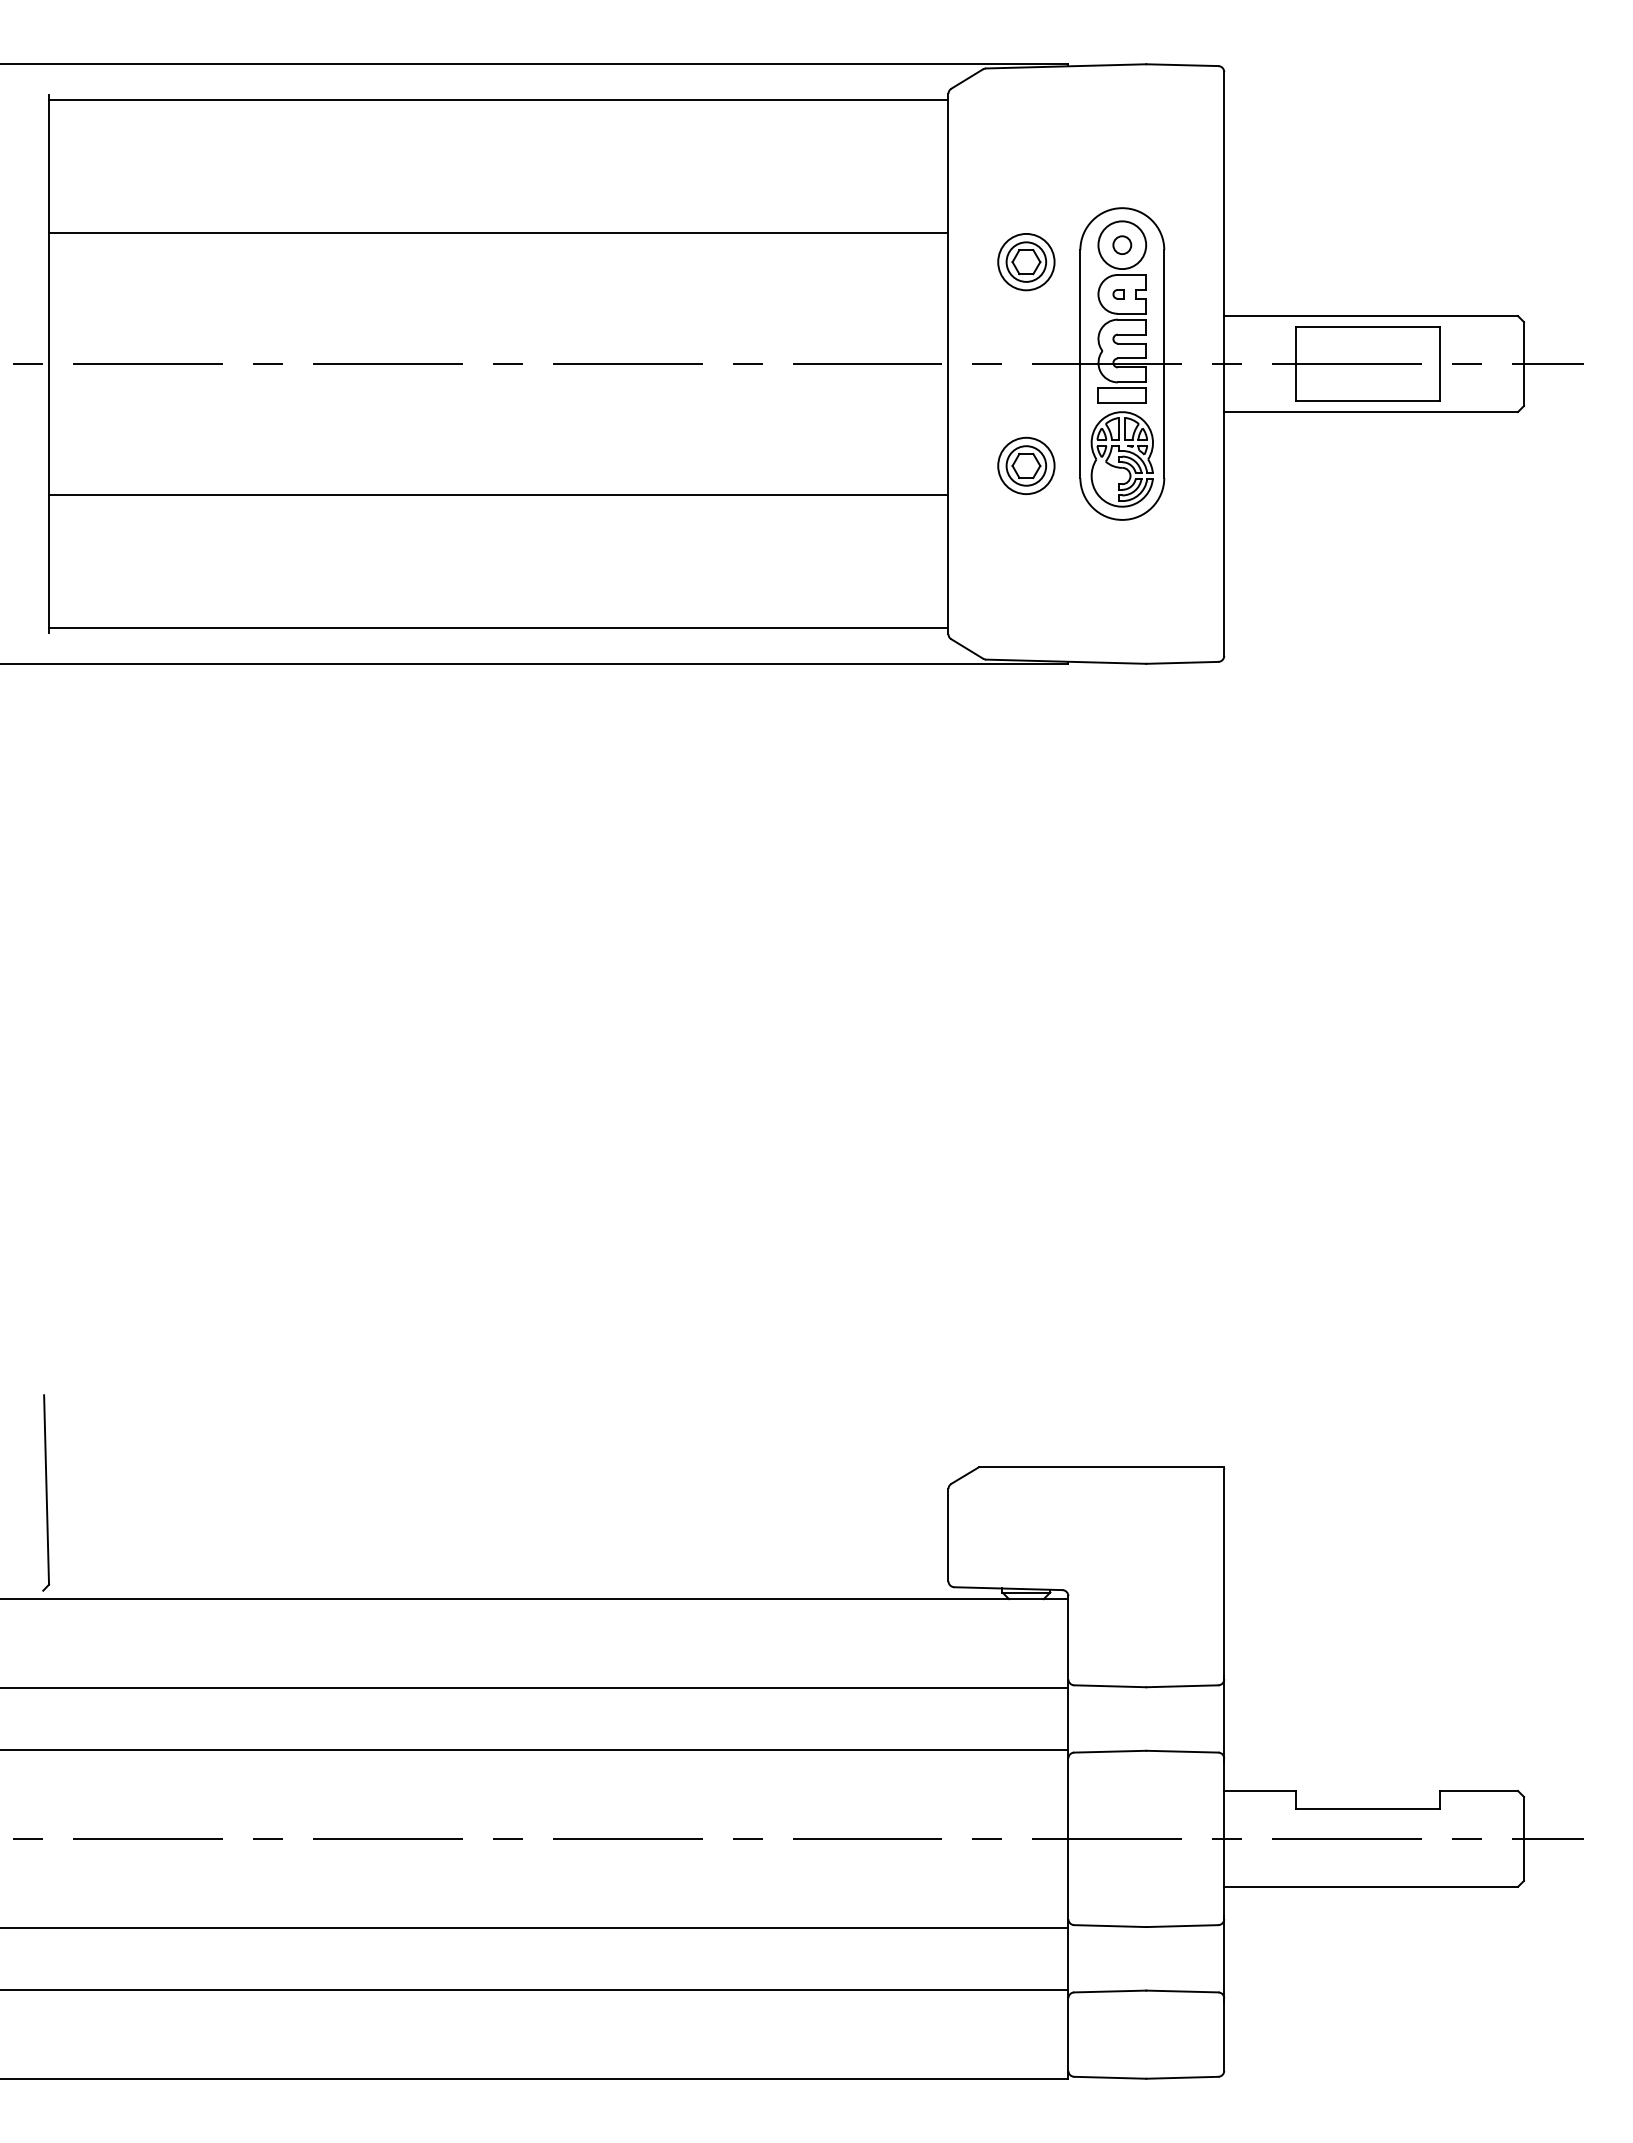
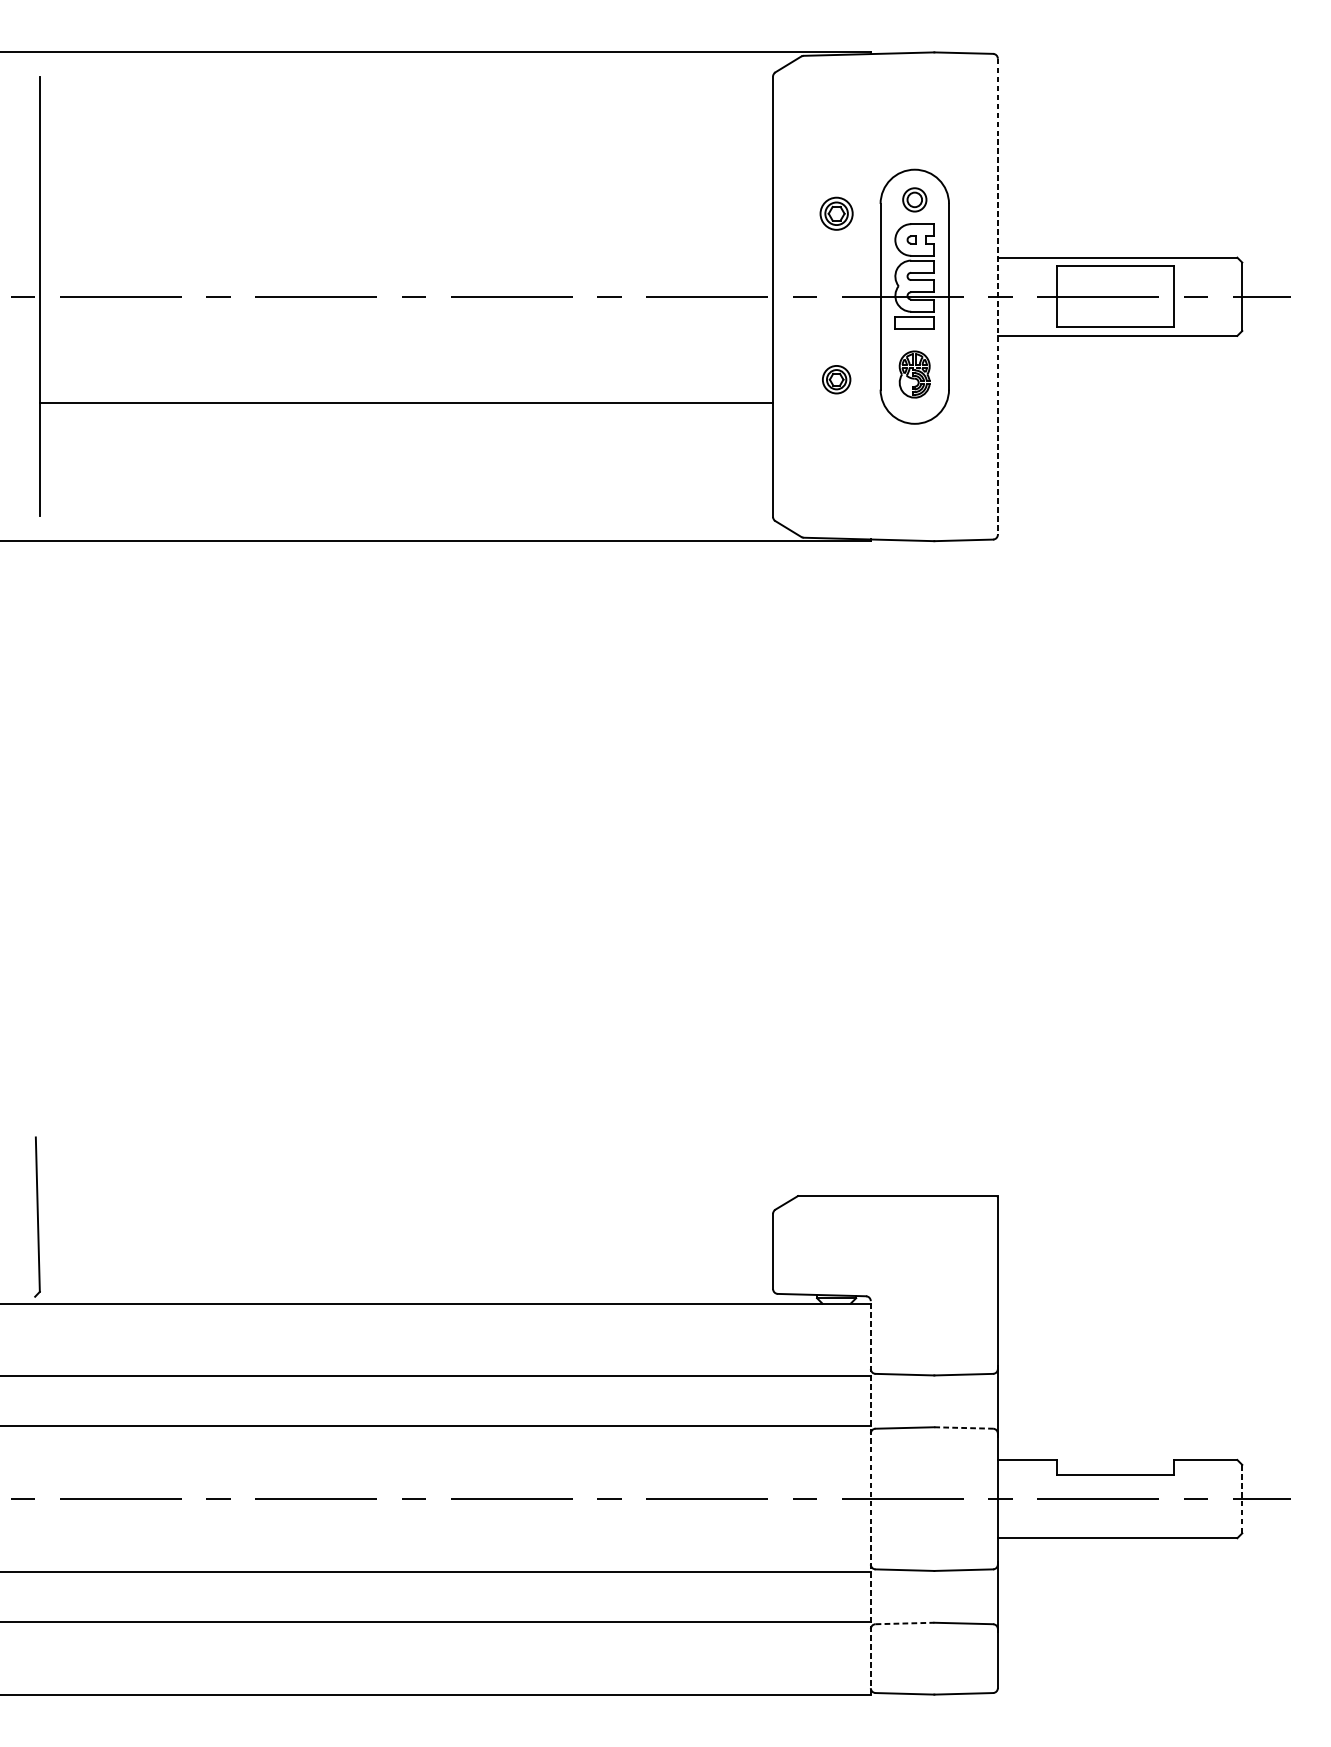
line: (498, 100) -> (406, 81), removed
line: (498, 233) -> (406, 190), removed
circle: (1122, 245) -> (914, 200), size x0.6
part: (1026, 262) -> (836, 214), size x0.7
line: (1224, 364) -> (998, 297), solid -> dashed
part: (1121, 459) -> (914, 374), size x0.6
part: (1026, 465) -> (836, 379), size x0.6
line: (498, 627) -> (406, 511), removed
line: (1182, 1751) -> (963, 1427), solid -> dashed
line: (1068, 1836) -> (870, 1497), solid -> dashed
line: (1524, 1838) -> (1242, 1498), solid -> dashed
line: (1110, 1991) -> (905, 1623), solid -> dashed

